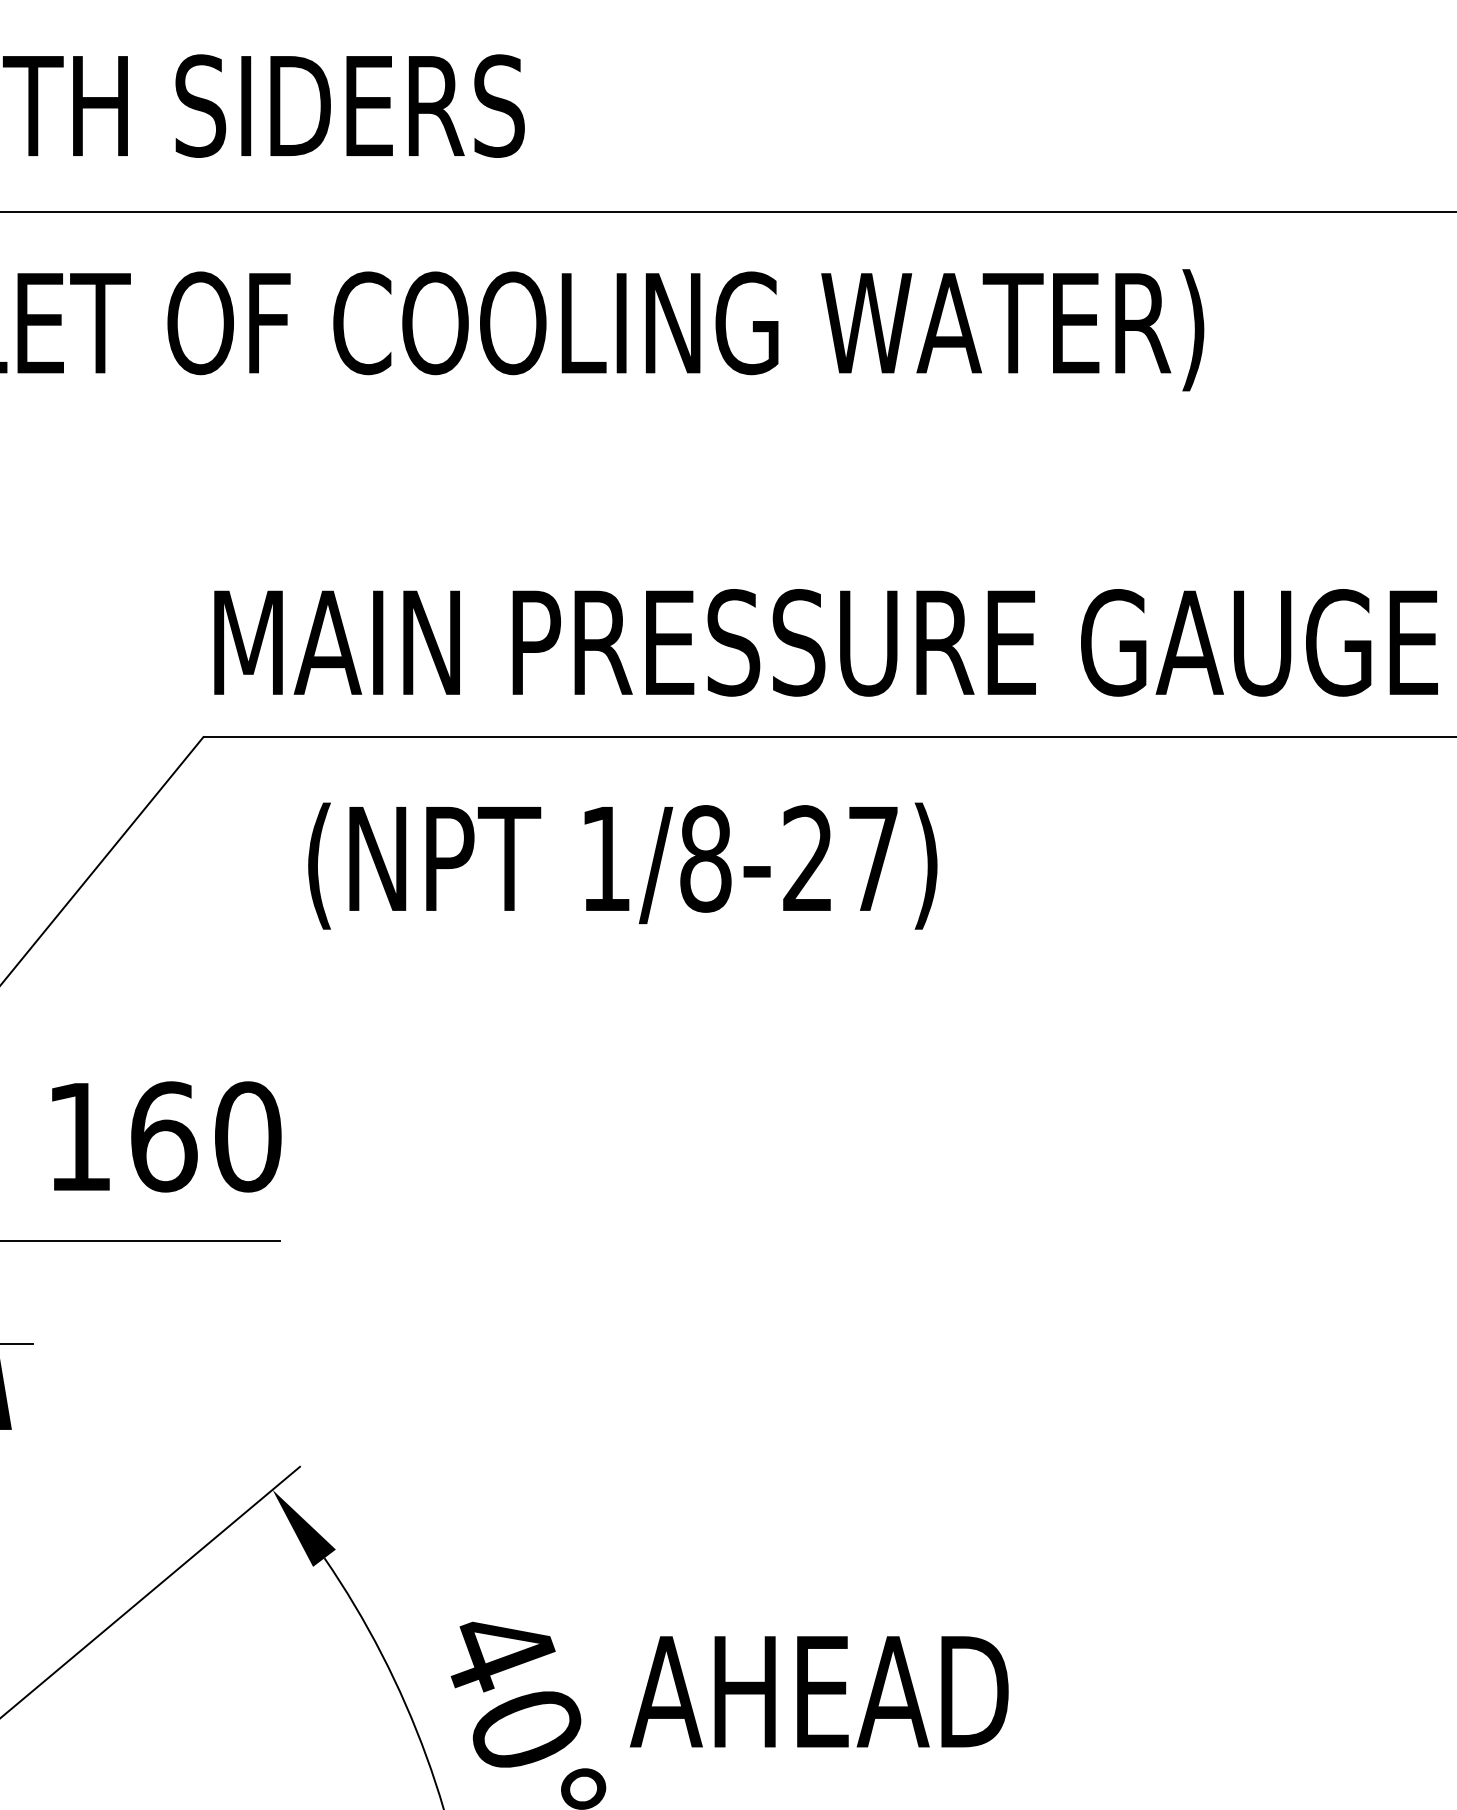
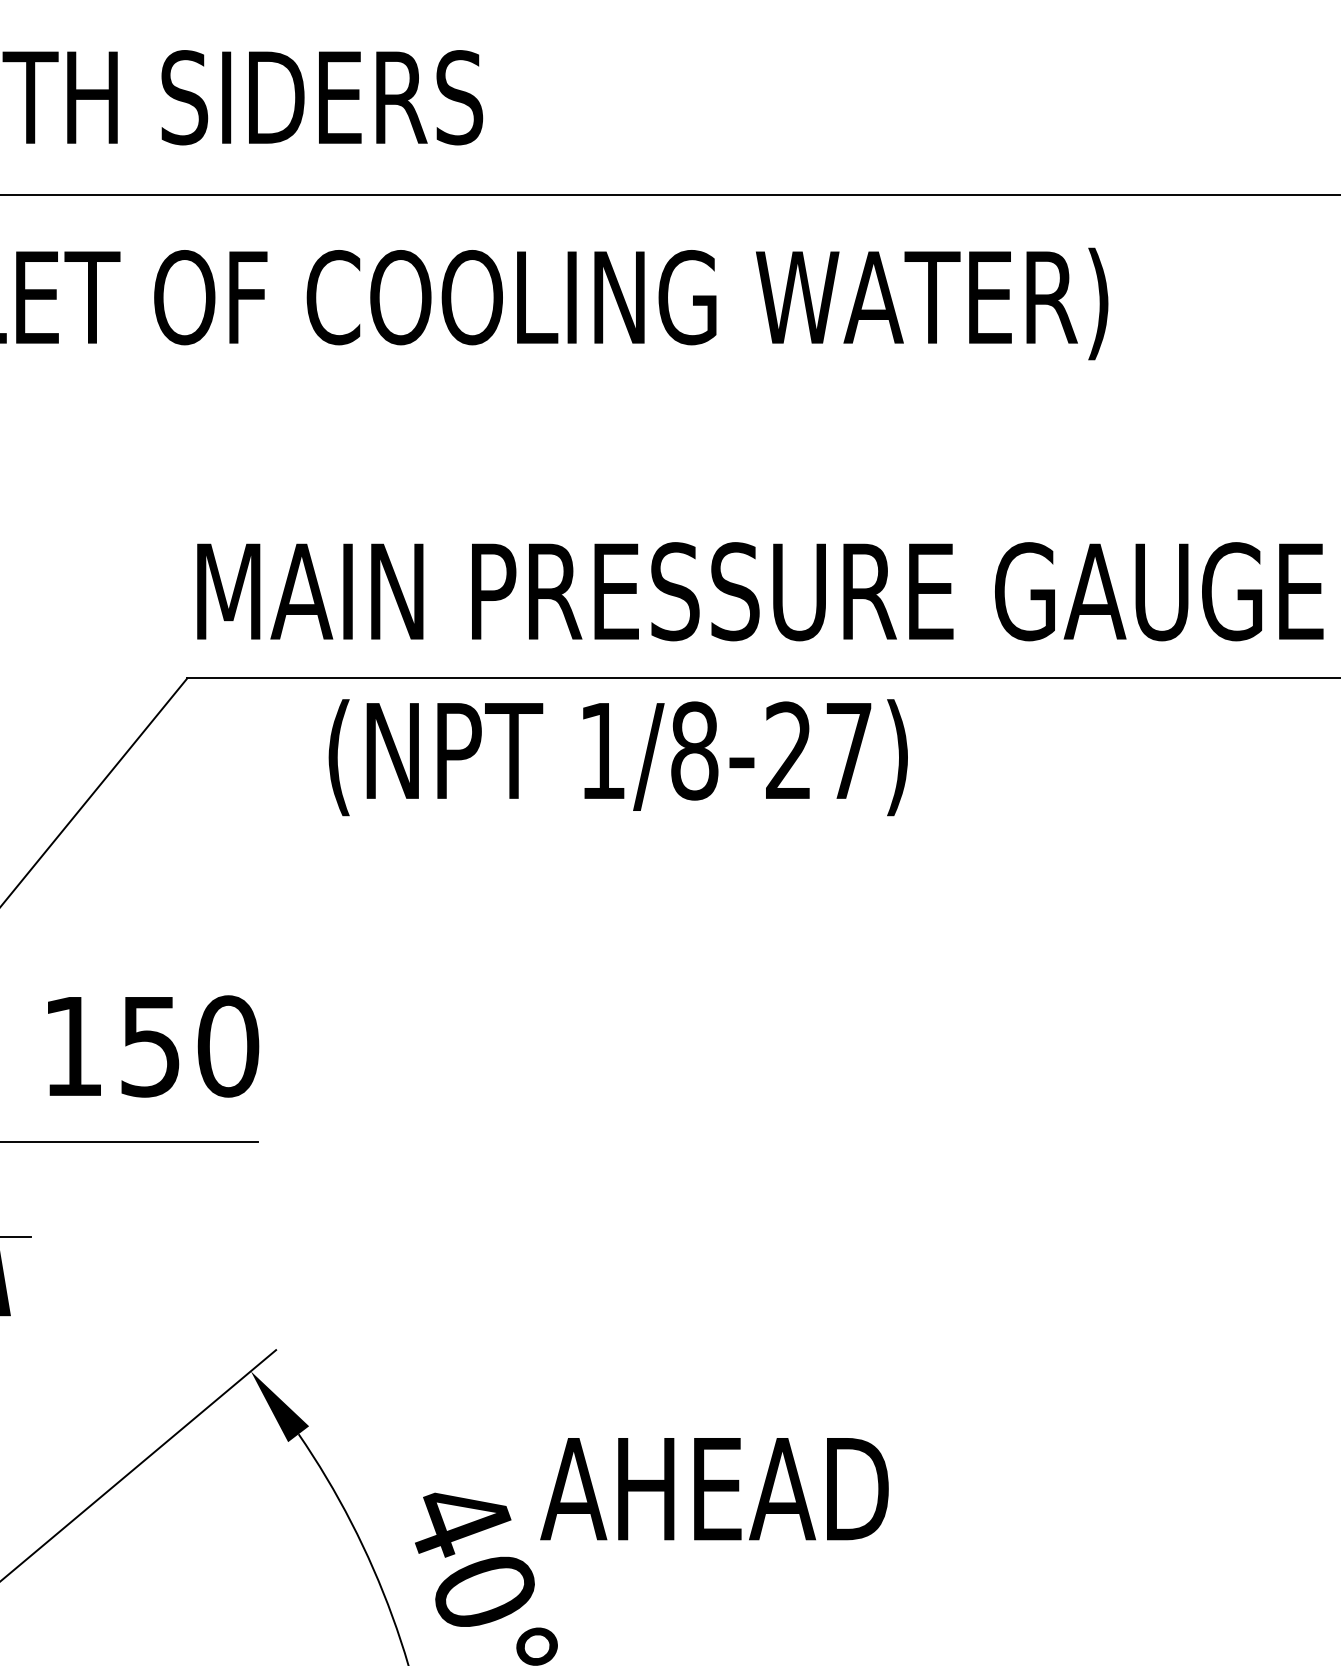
text: (622, 865) -> (618, 757), moved
text: (164, 1136) -> (151, 1046), 160 -> 150
text: (819, 1691) -> (714, 1488), moved

